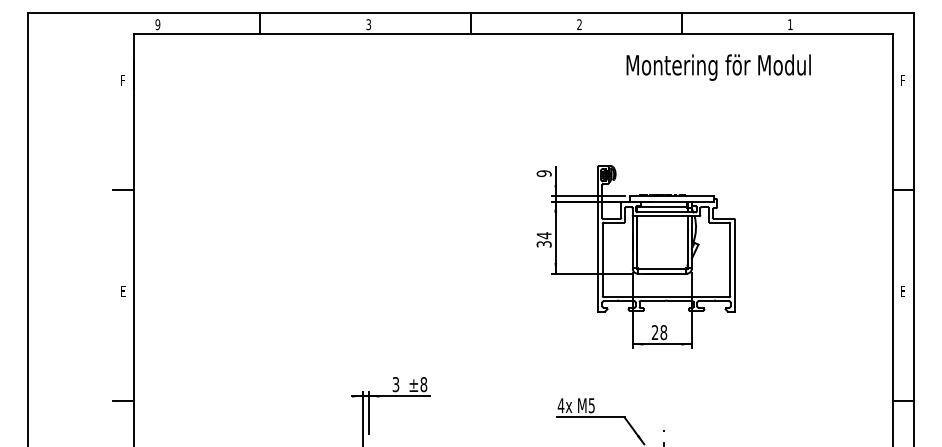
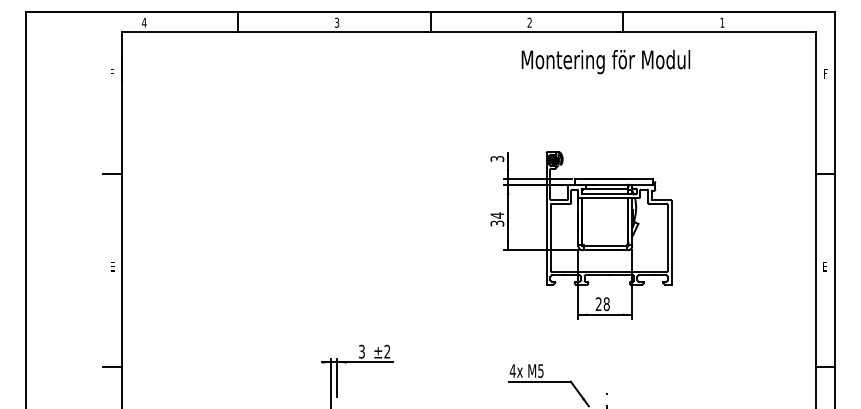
text: (156, 24) -> (143, 22), 9 -> 4
text: (718, 68) -> (605, 62), moved
text: (544, 173) -> (497, 158), 9 -> 3
text: (423, 384) -> (387, 351), ±8 -> ±2

